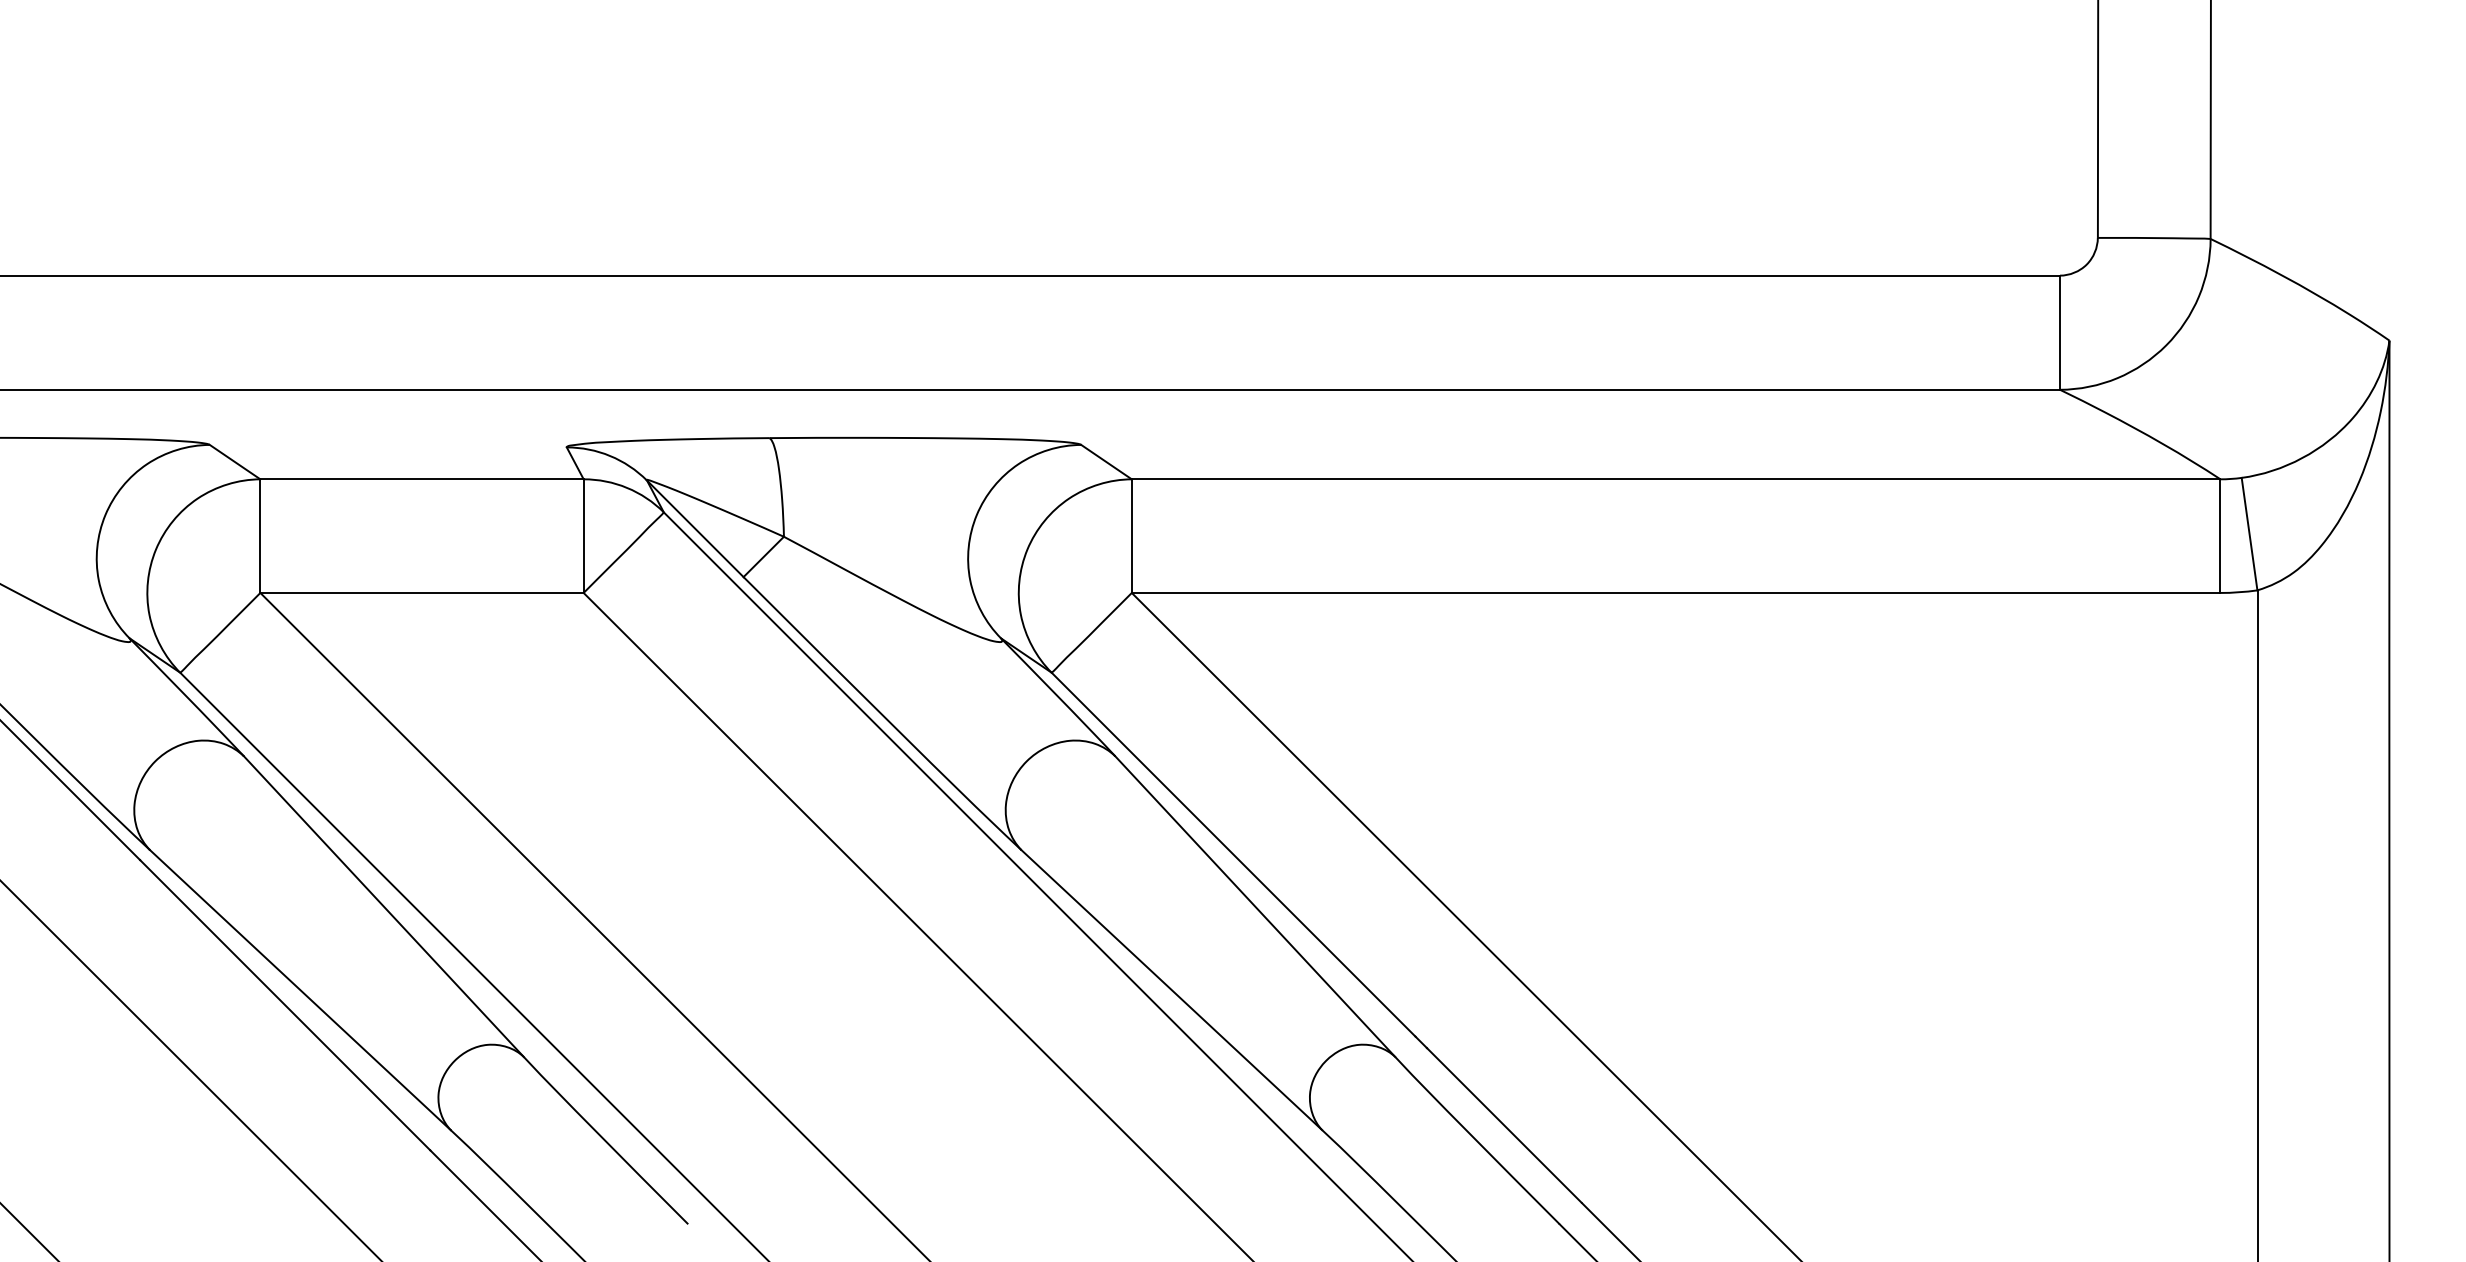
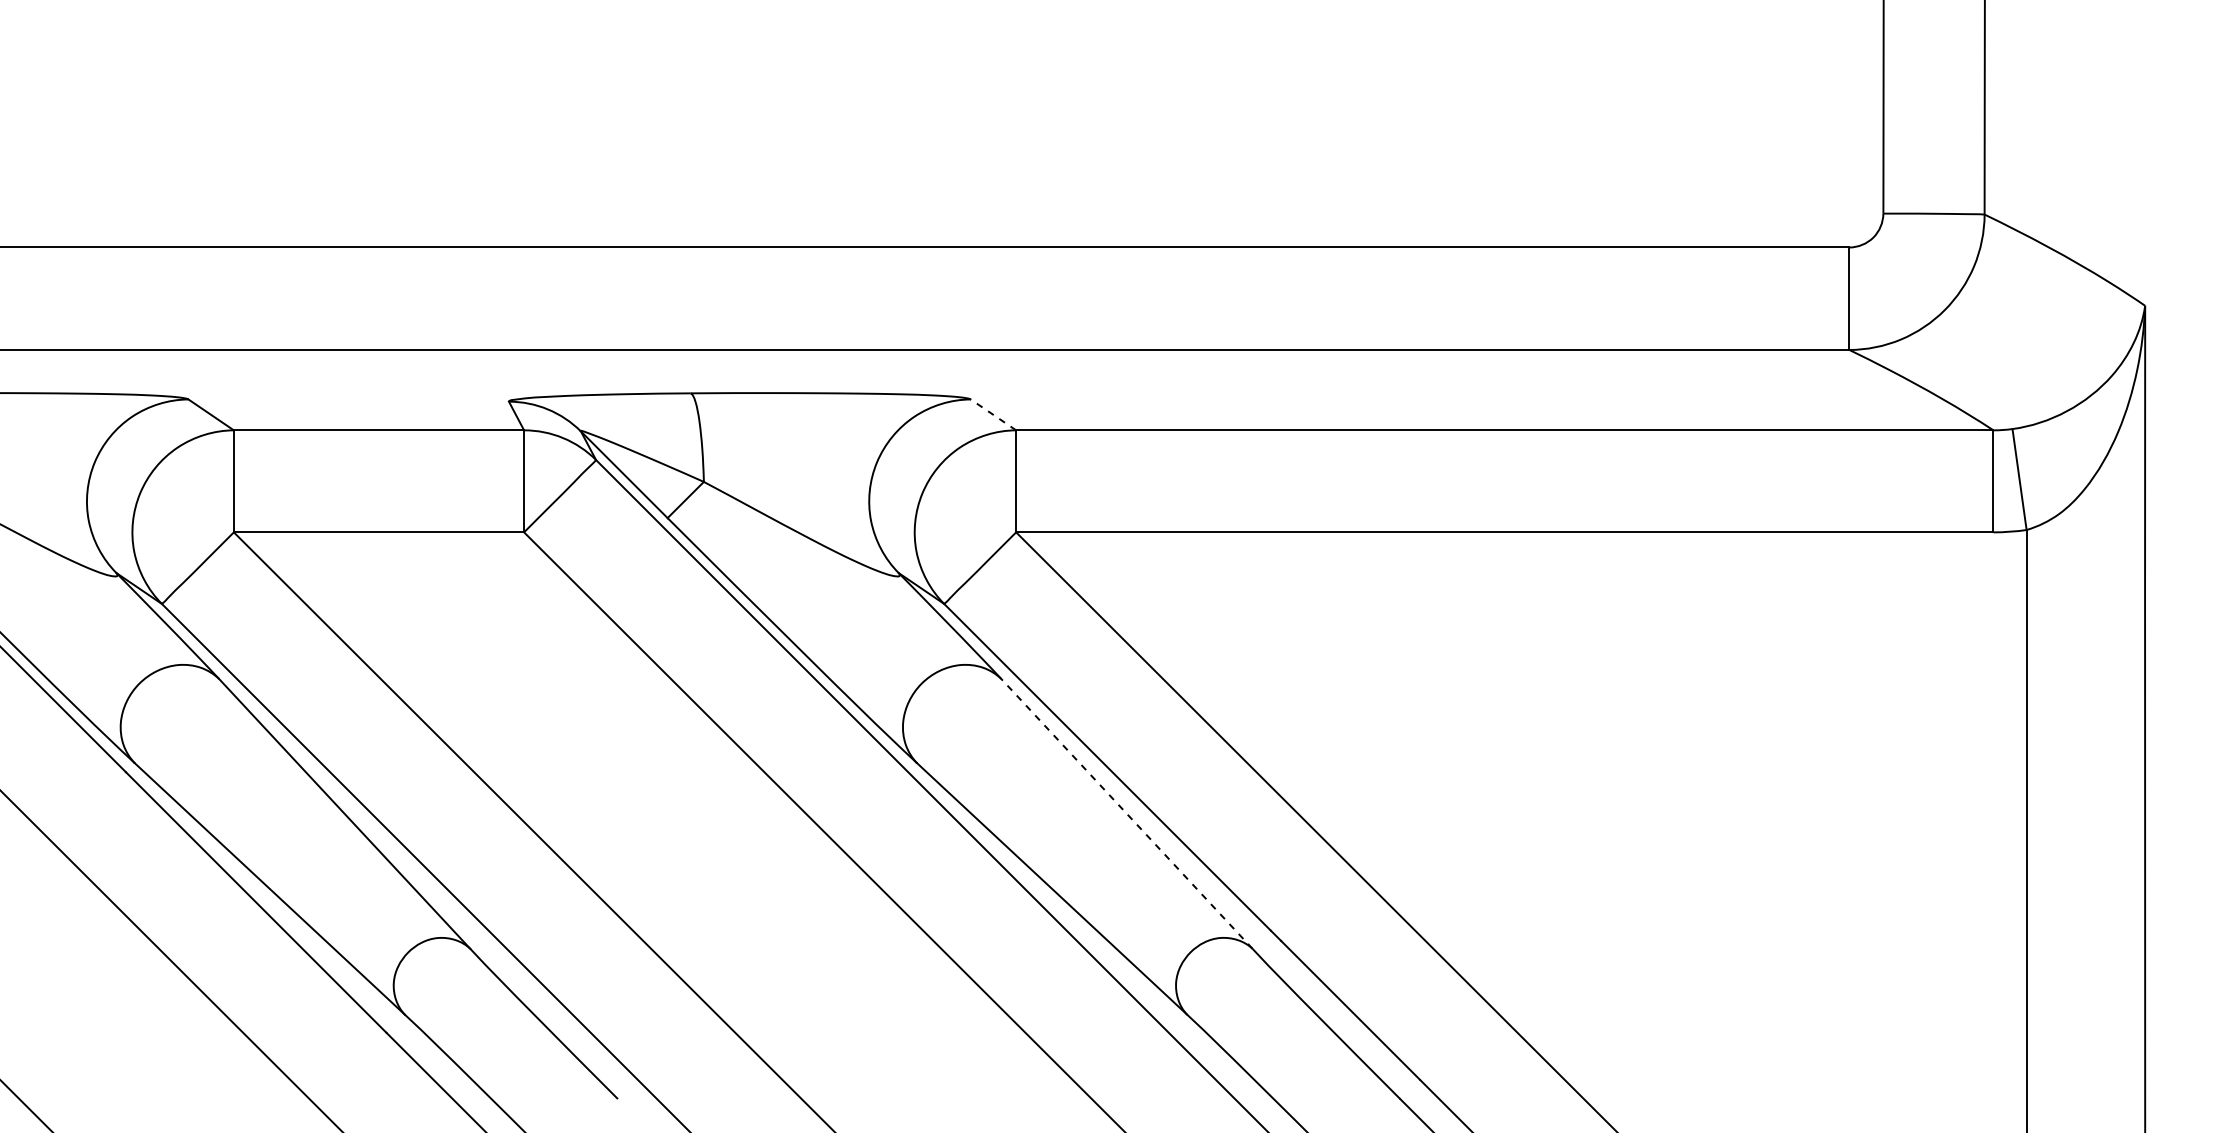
line: (1106, 462) -> (993, 415), solid -> dashed
line: (1254, 906) -> (1126, 813), solid -> dashed

